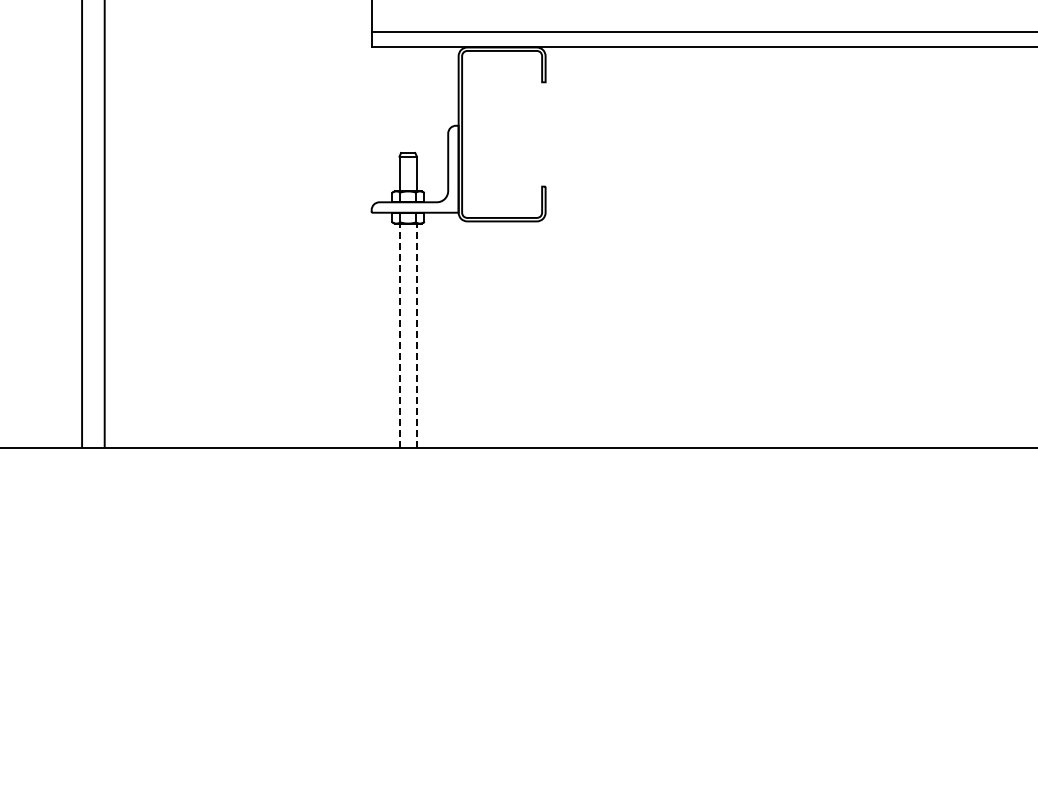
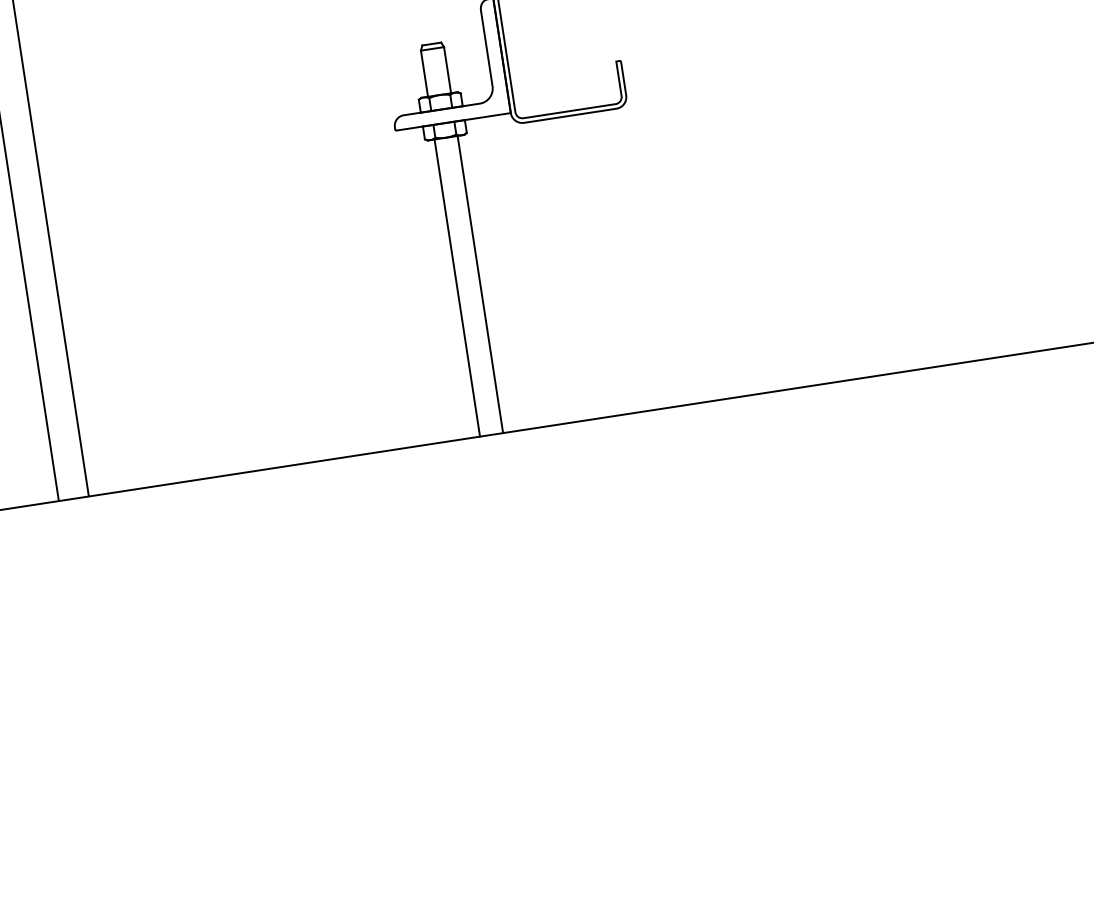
line: (399, 335) -> (457, 287), dashed -> solid
line: (416, 335) -> (479, 284), dashed -> solid

